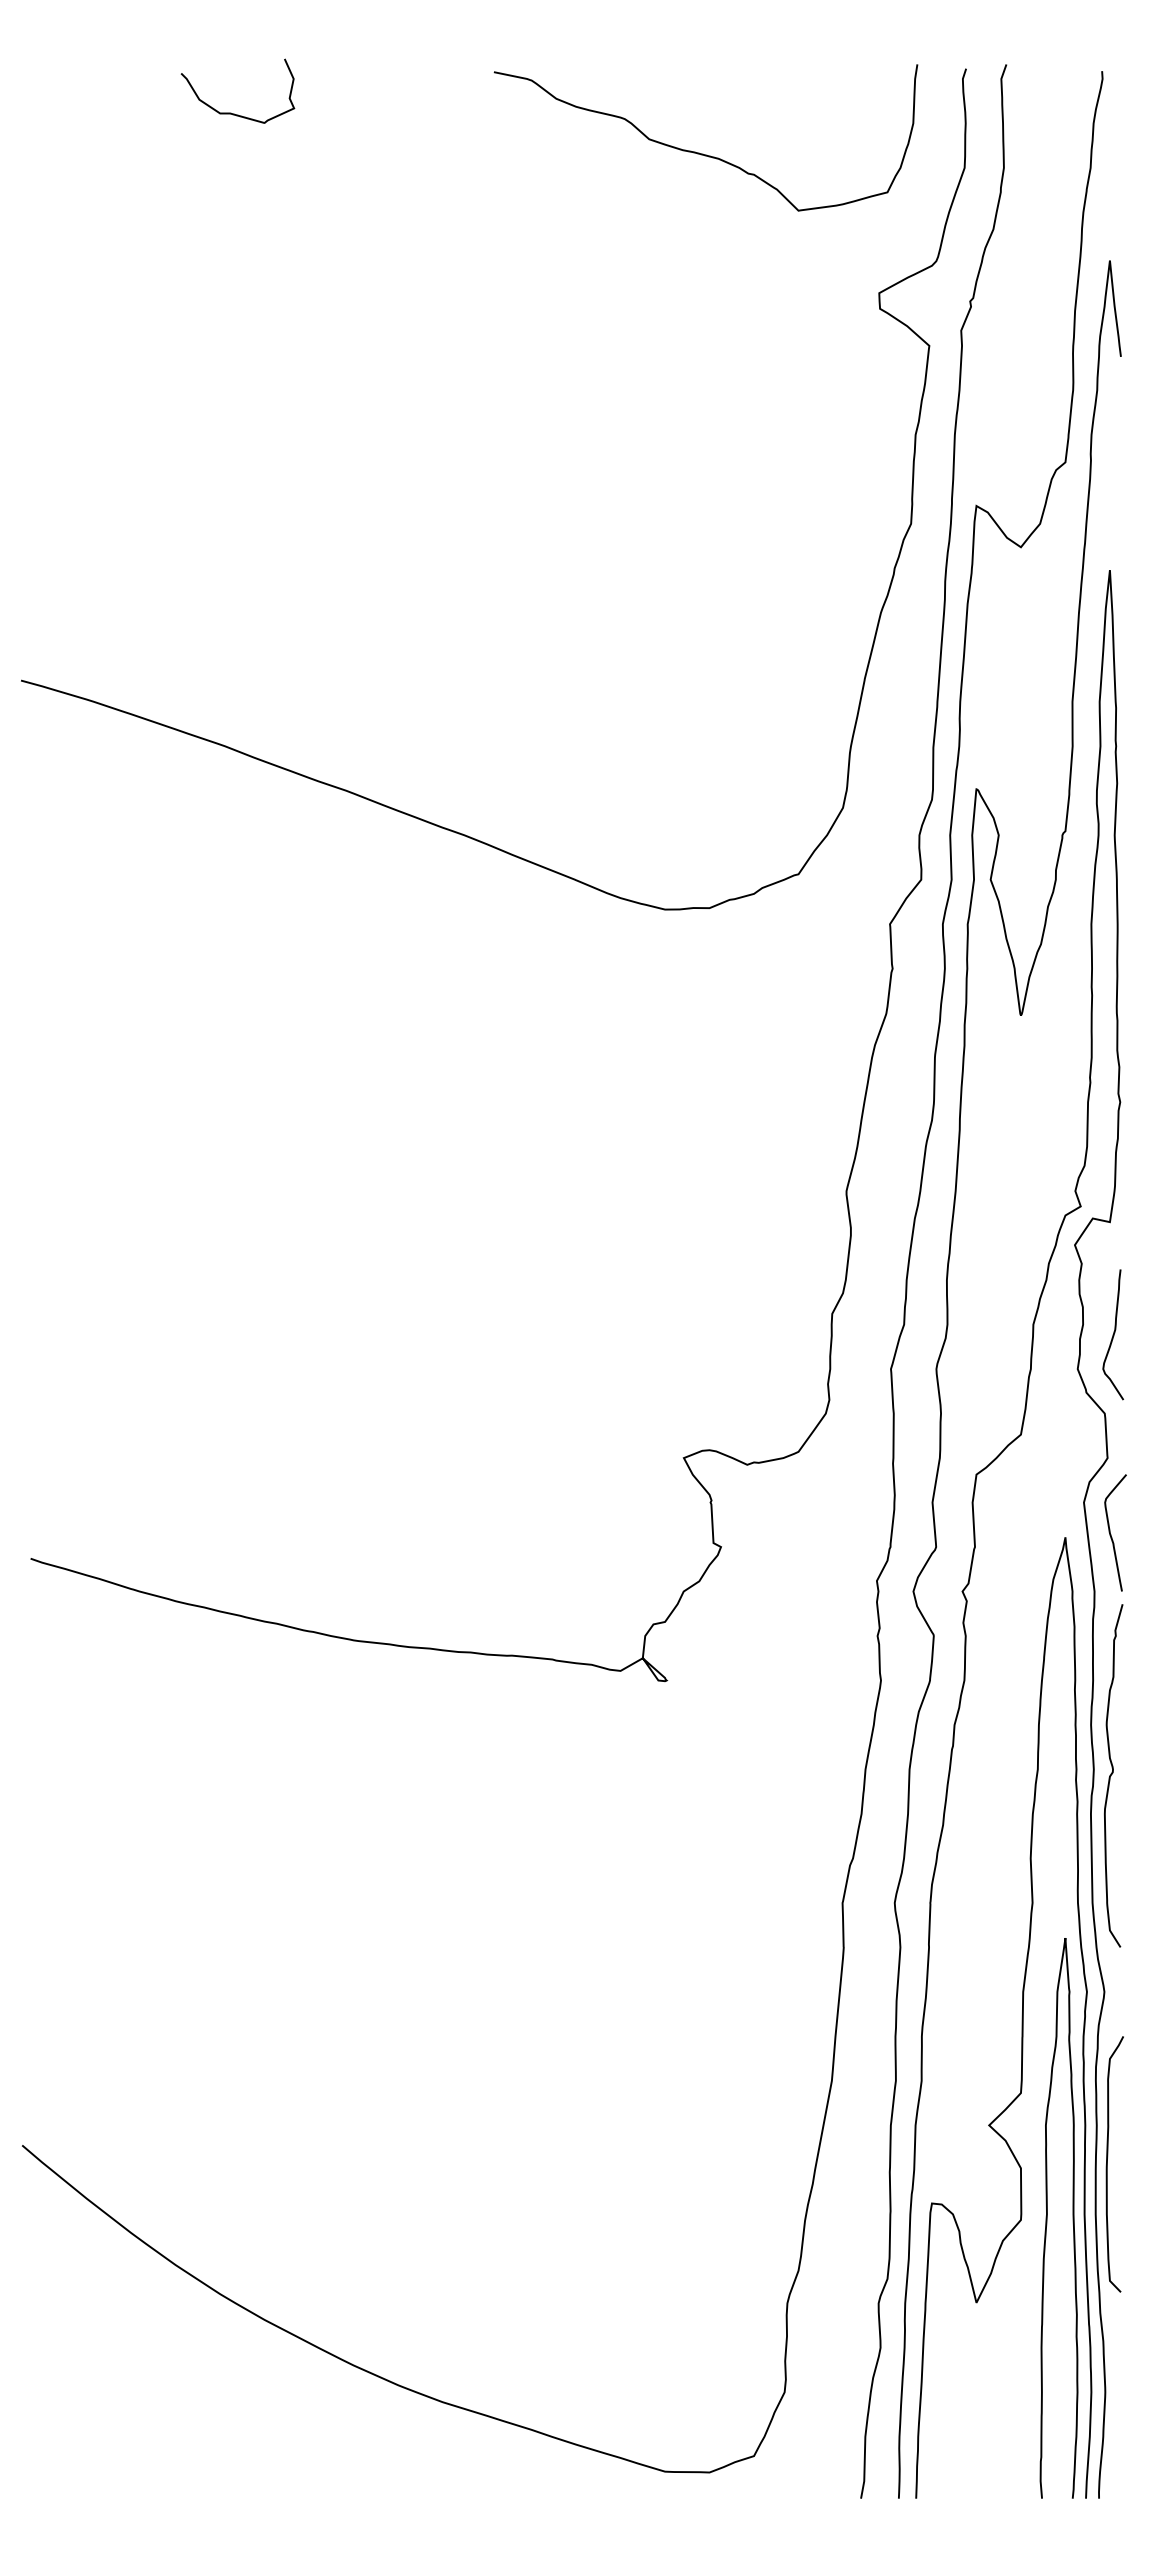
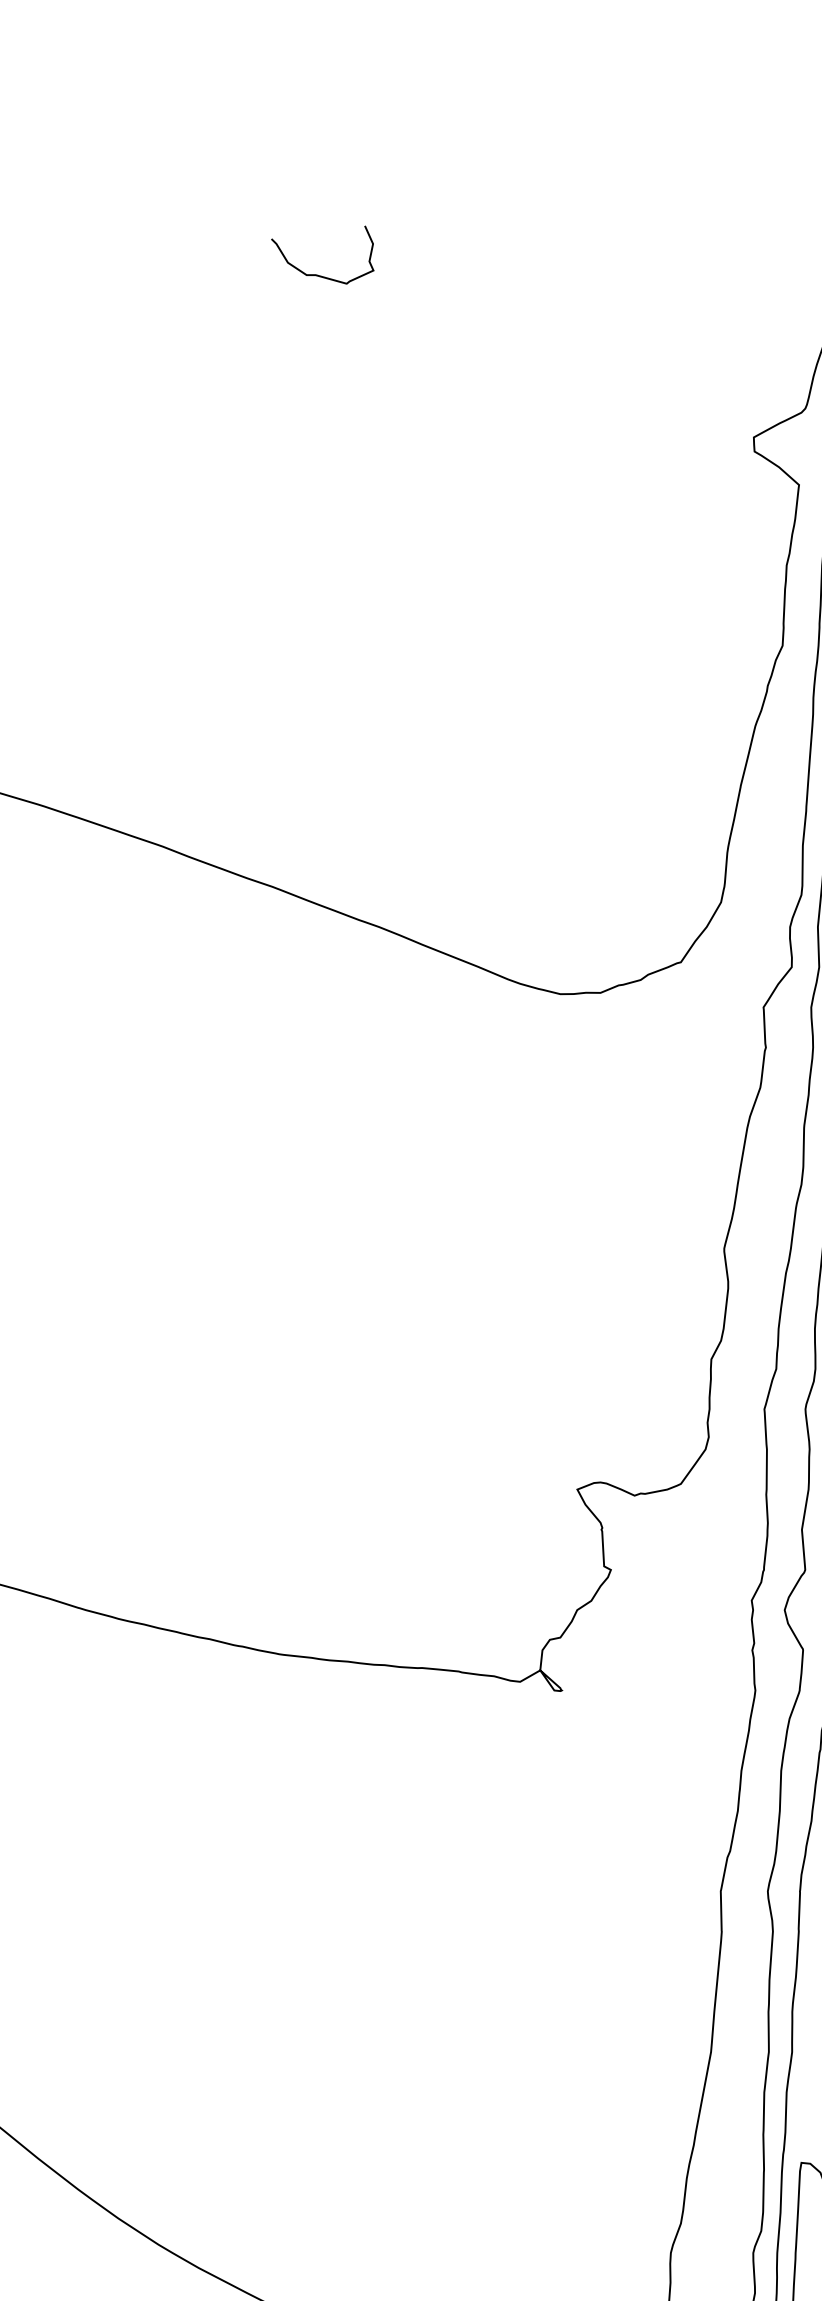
curve: (231, 112) -> (316, 274), moved
curve: (703, 153) -> (595, 311), removed

